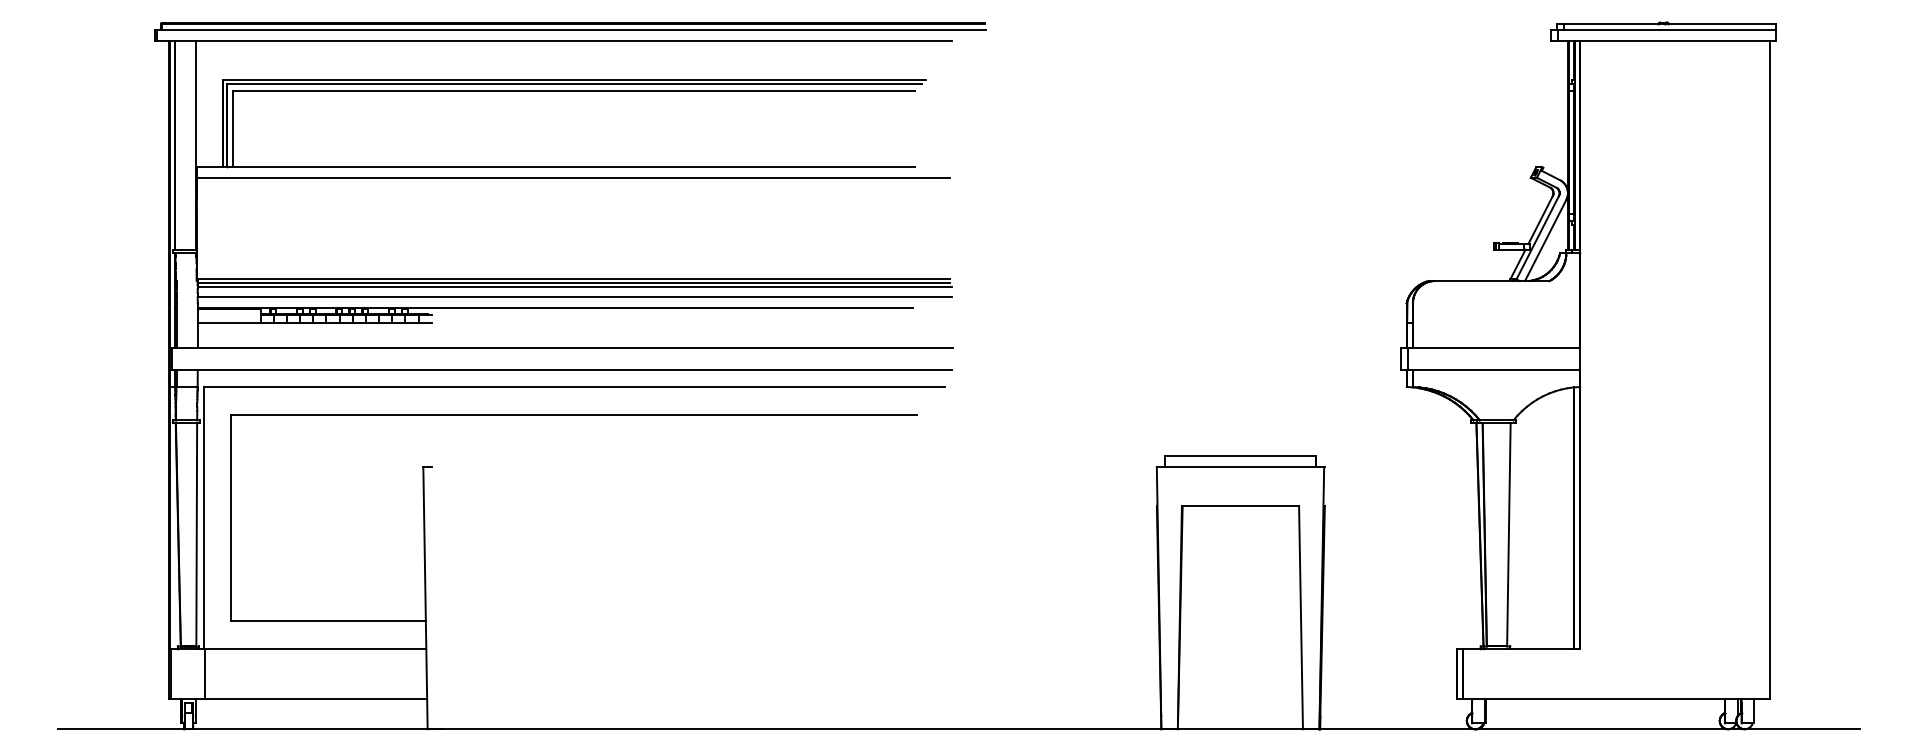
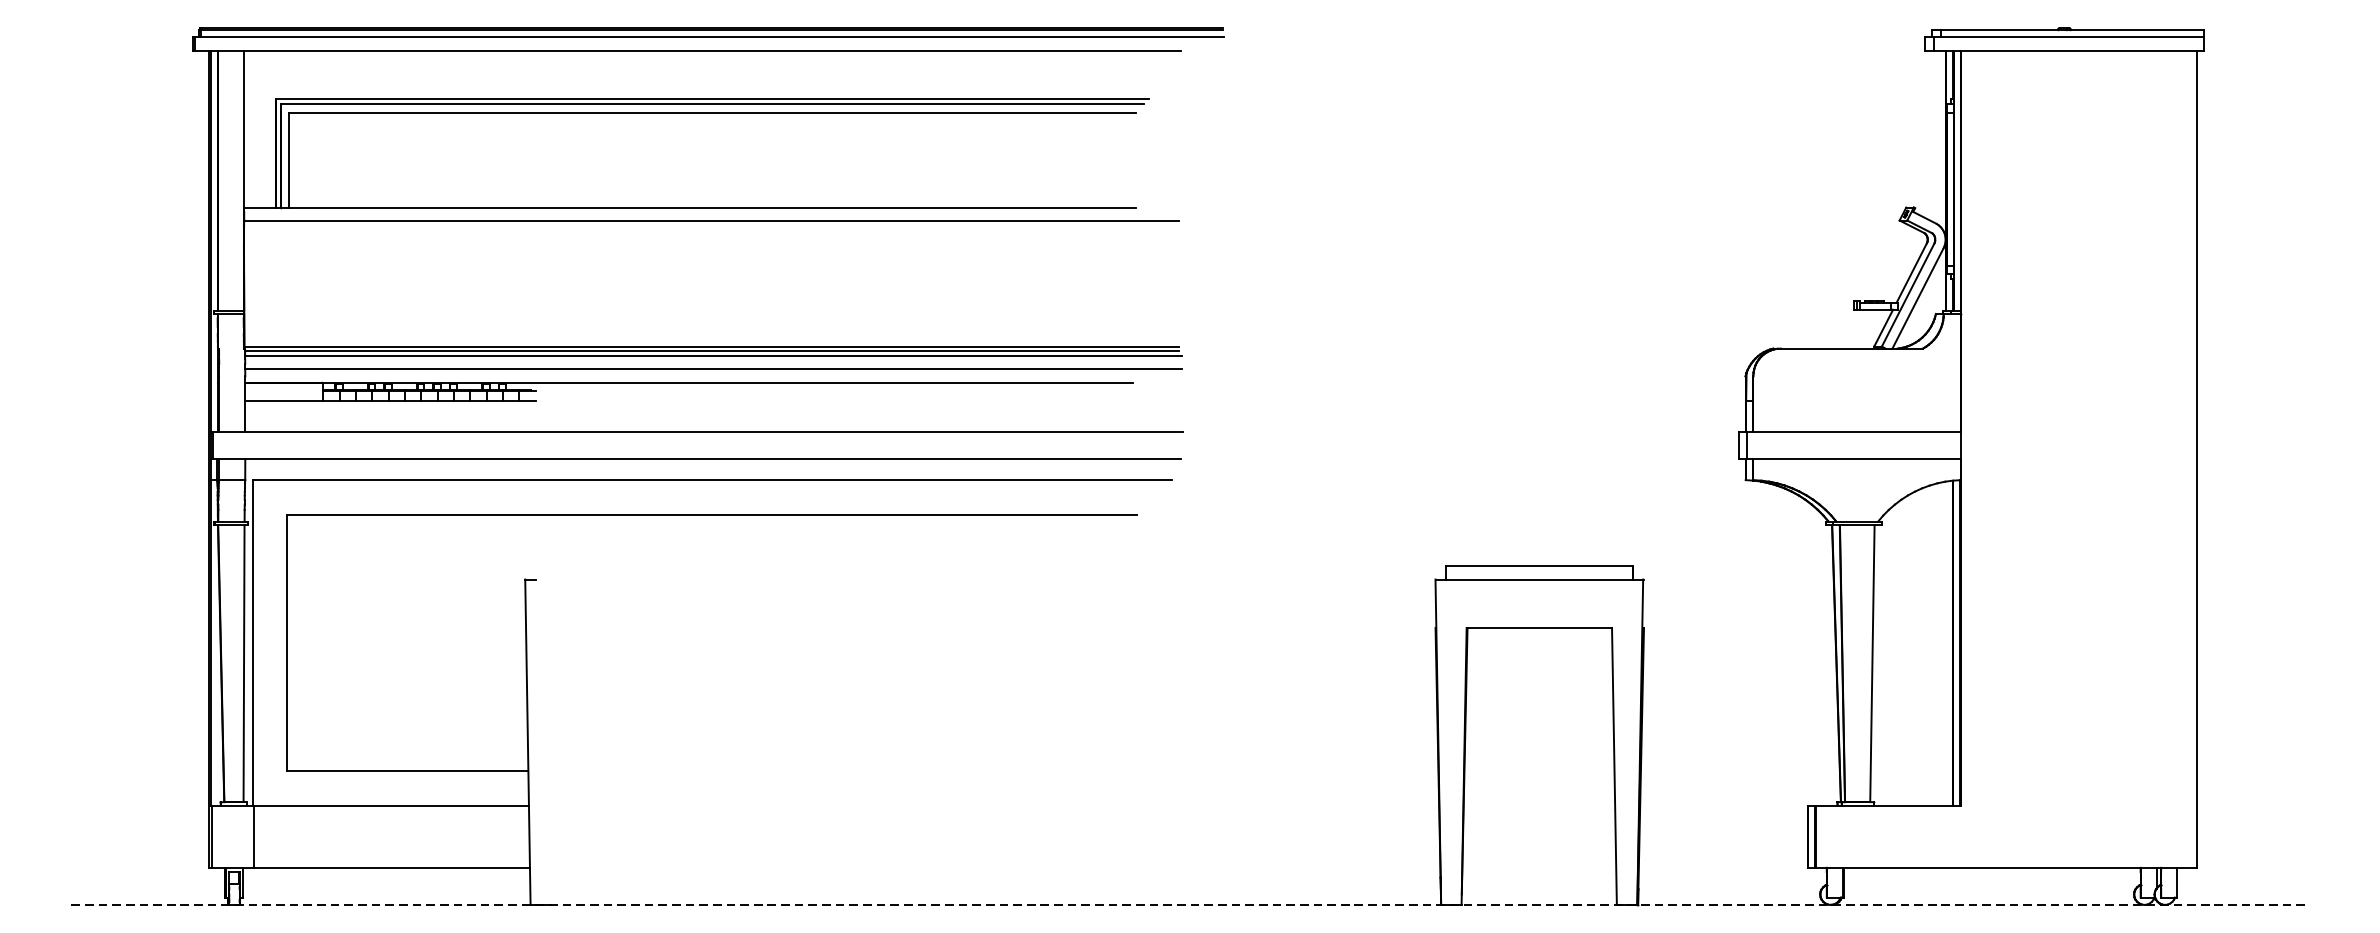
line: (959, 729) -> (1190, 905), solid -> dashed

